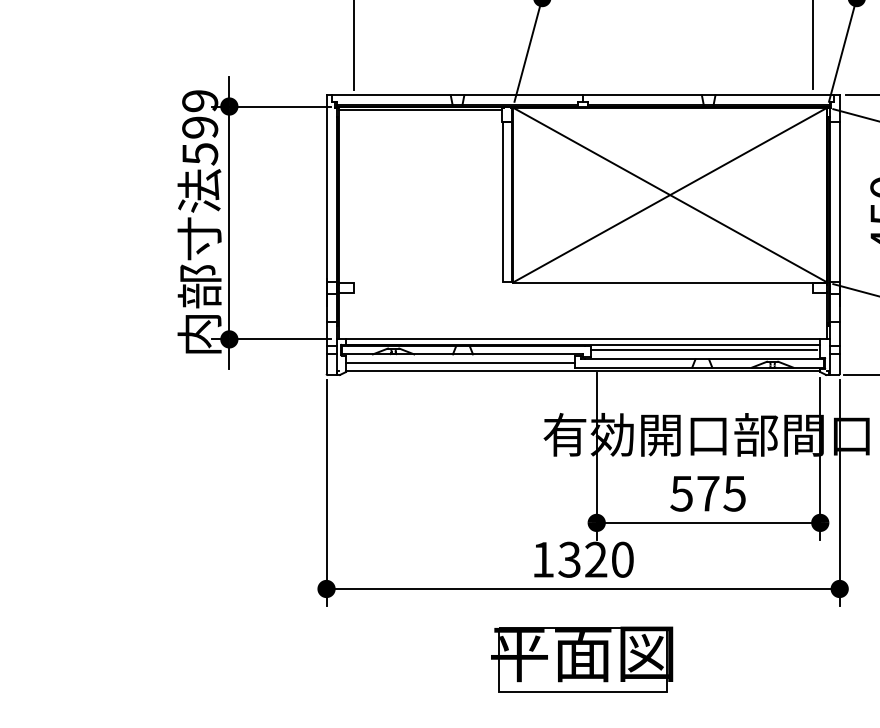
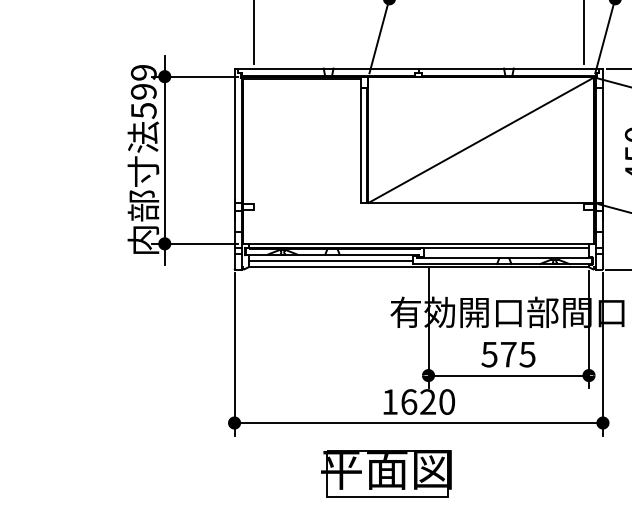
line: (669, 194) -> (480, 139), removed
line: (704, 349) -> (505, 251), removed
text: (569, 559) -> (408, 401), 1320 -> 1620
part: (582, 659) -> (386, 473), moved

